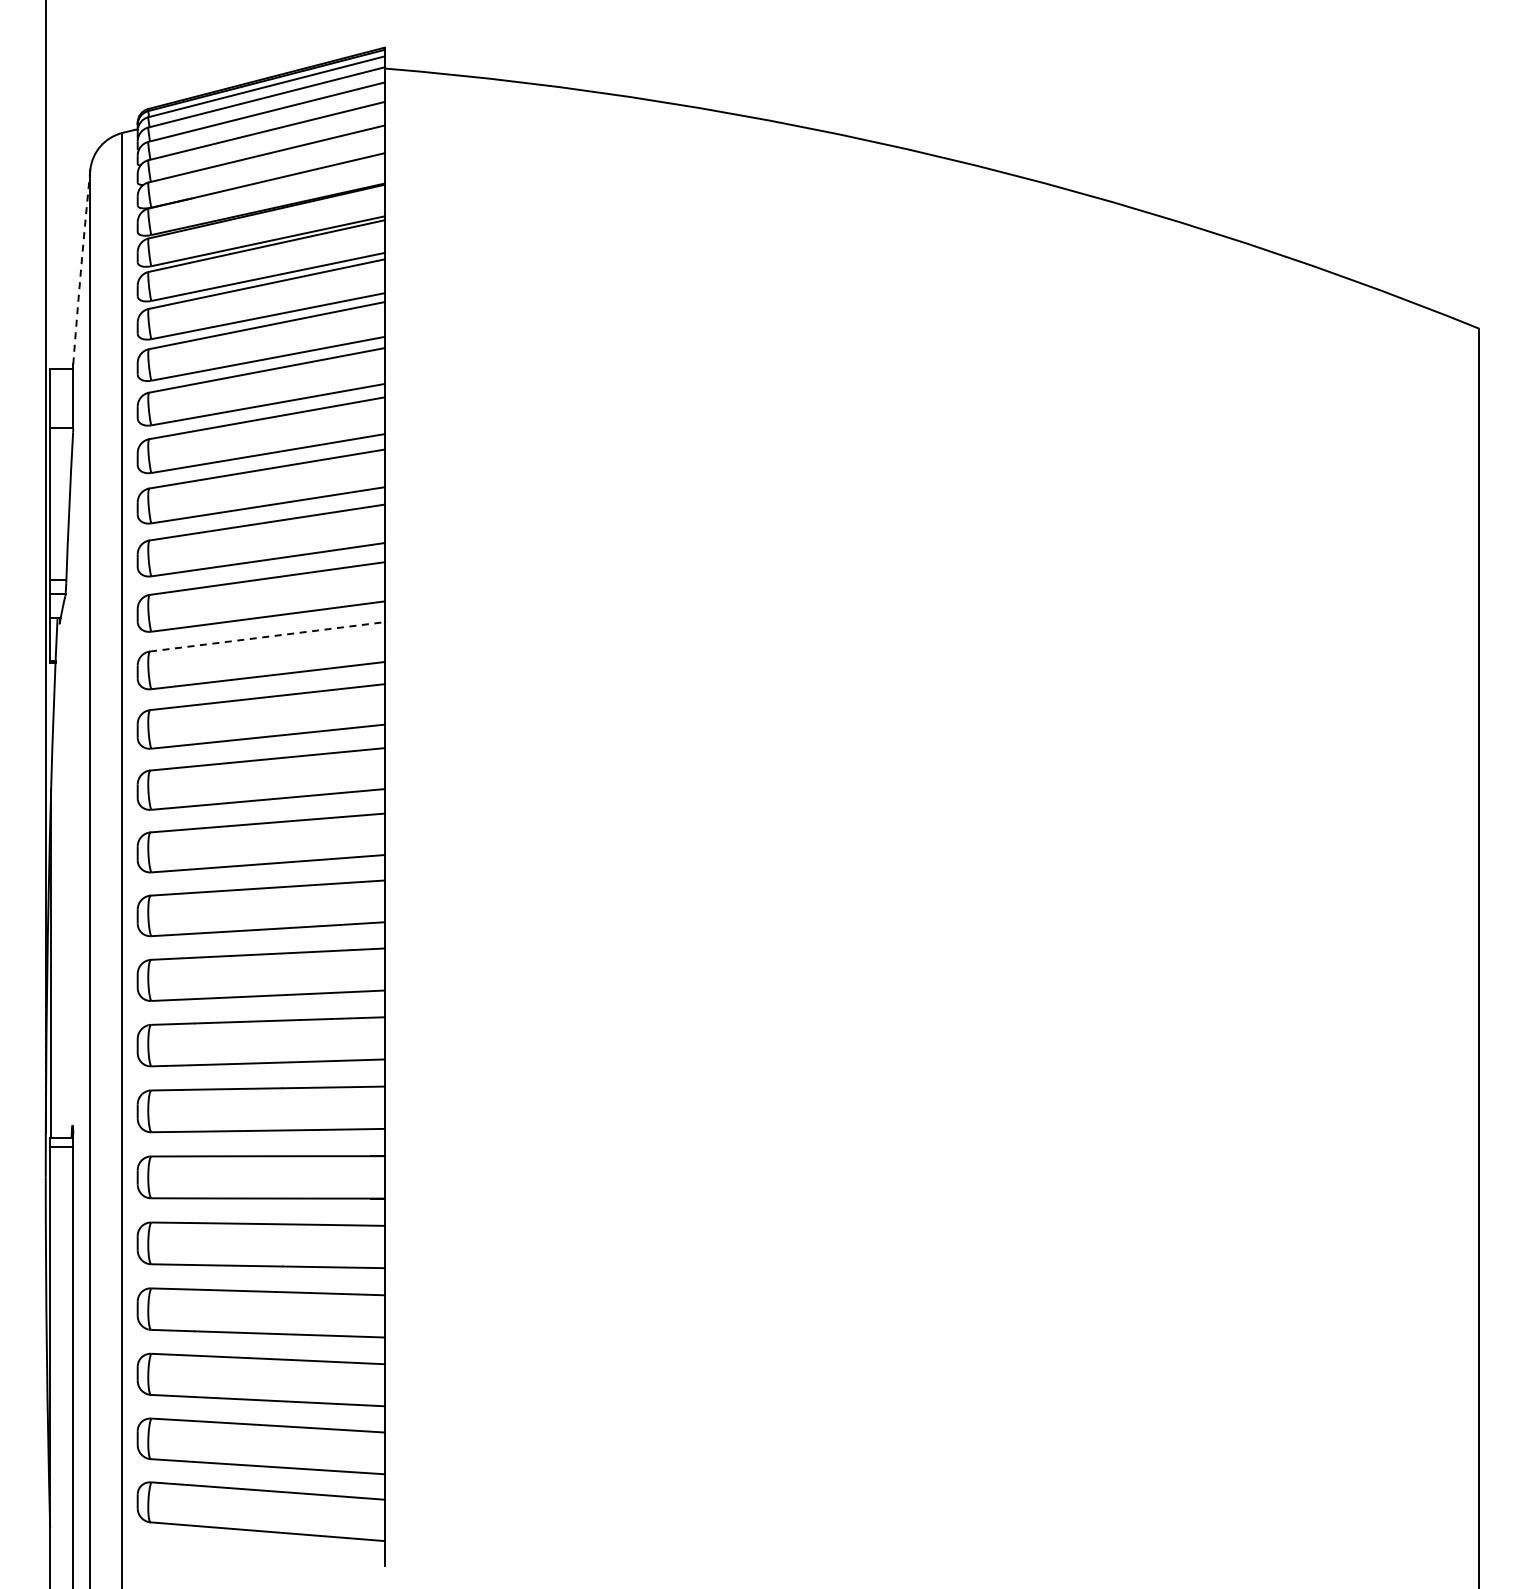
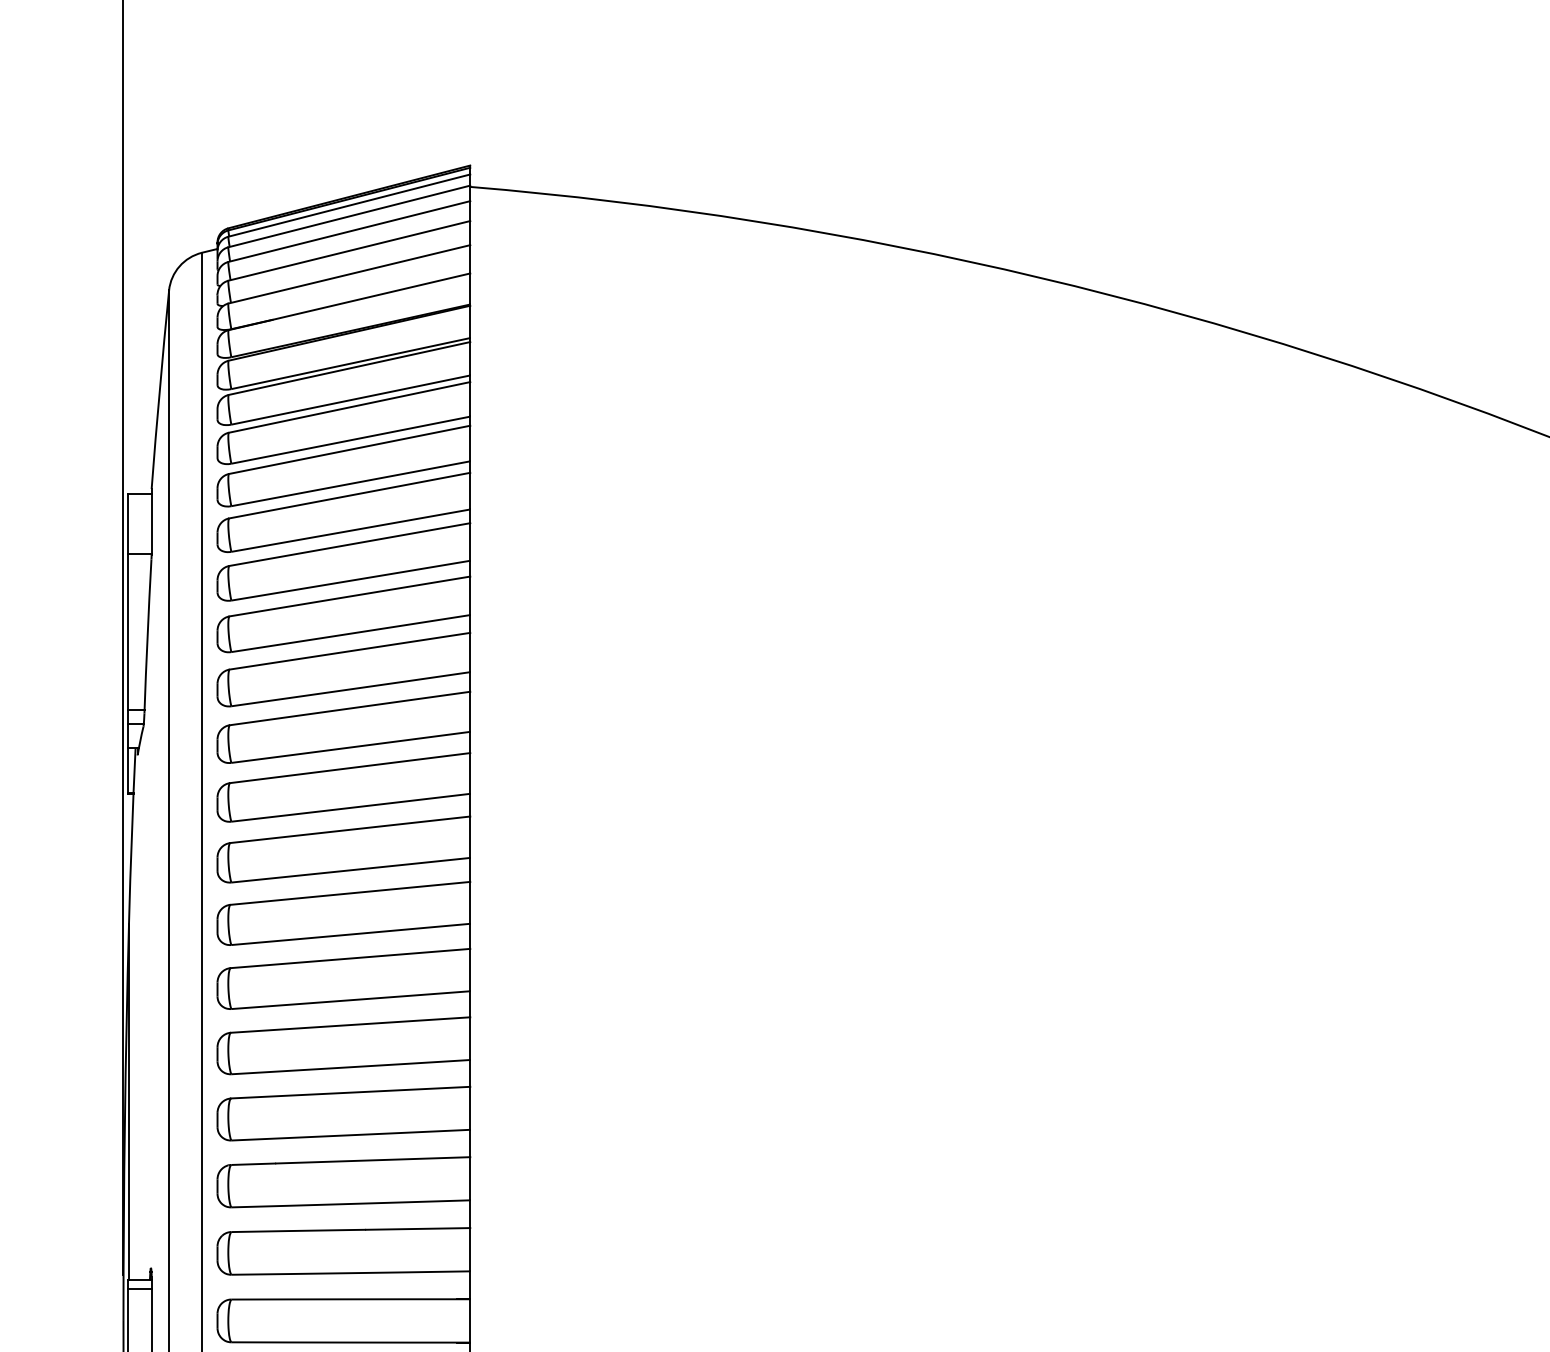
arc: (81, 266) -> (160, 389), dashed -> solid
line: (267, 636) -> (350, 767), dashed -> solid

